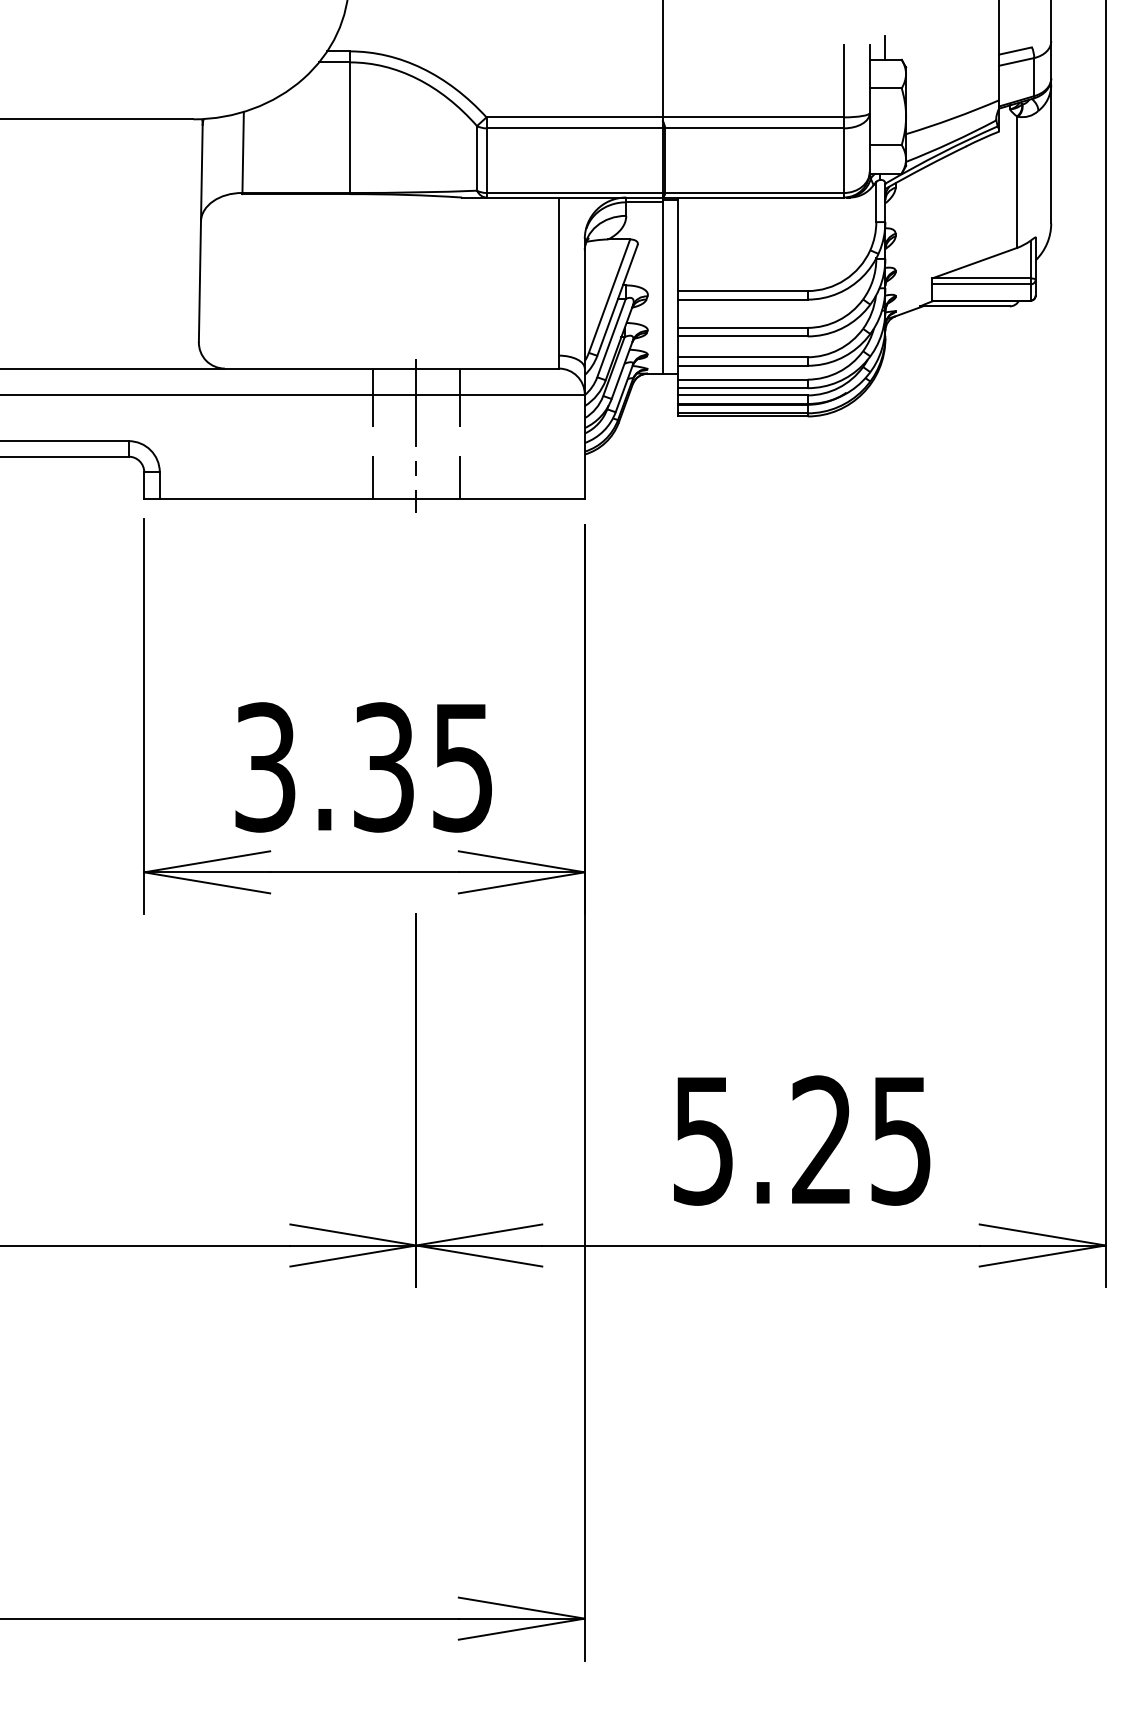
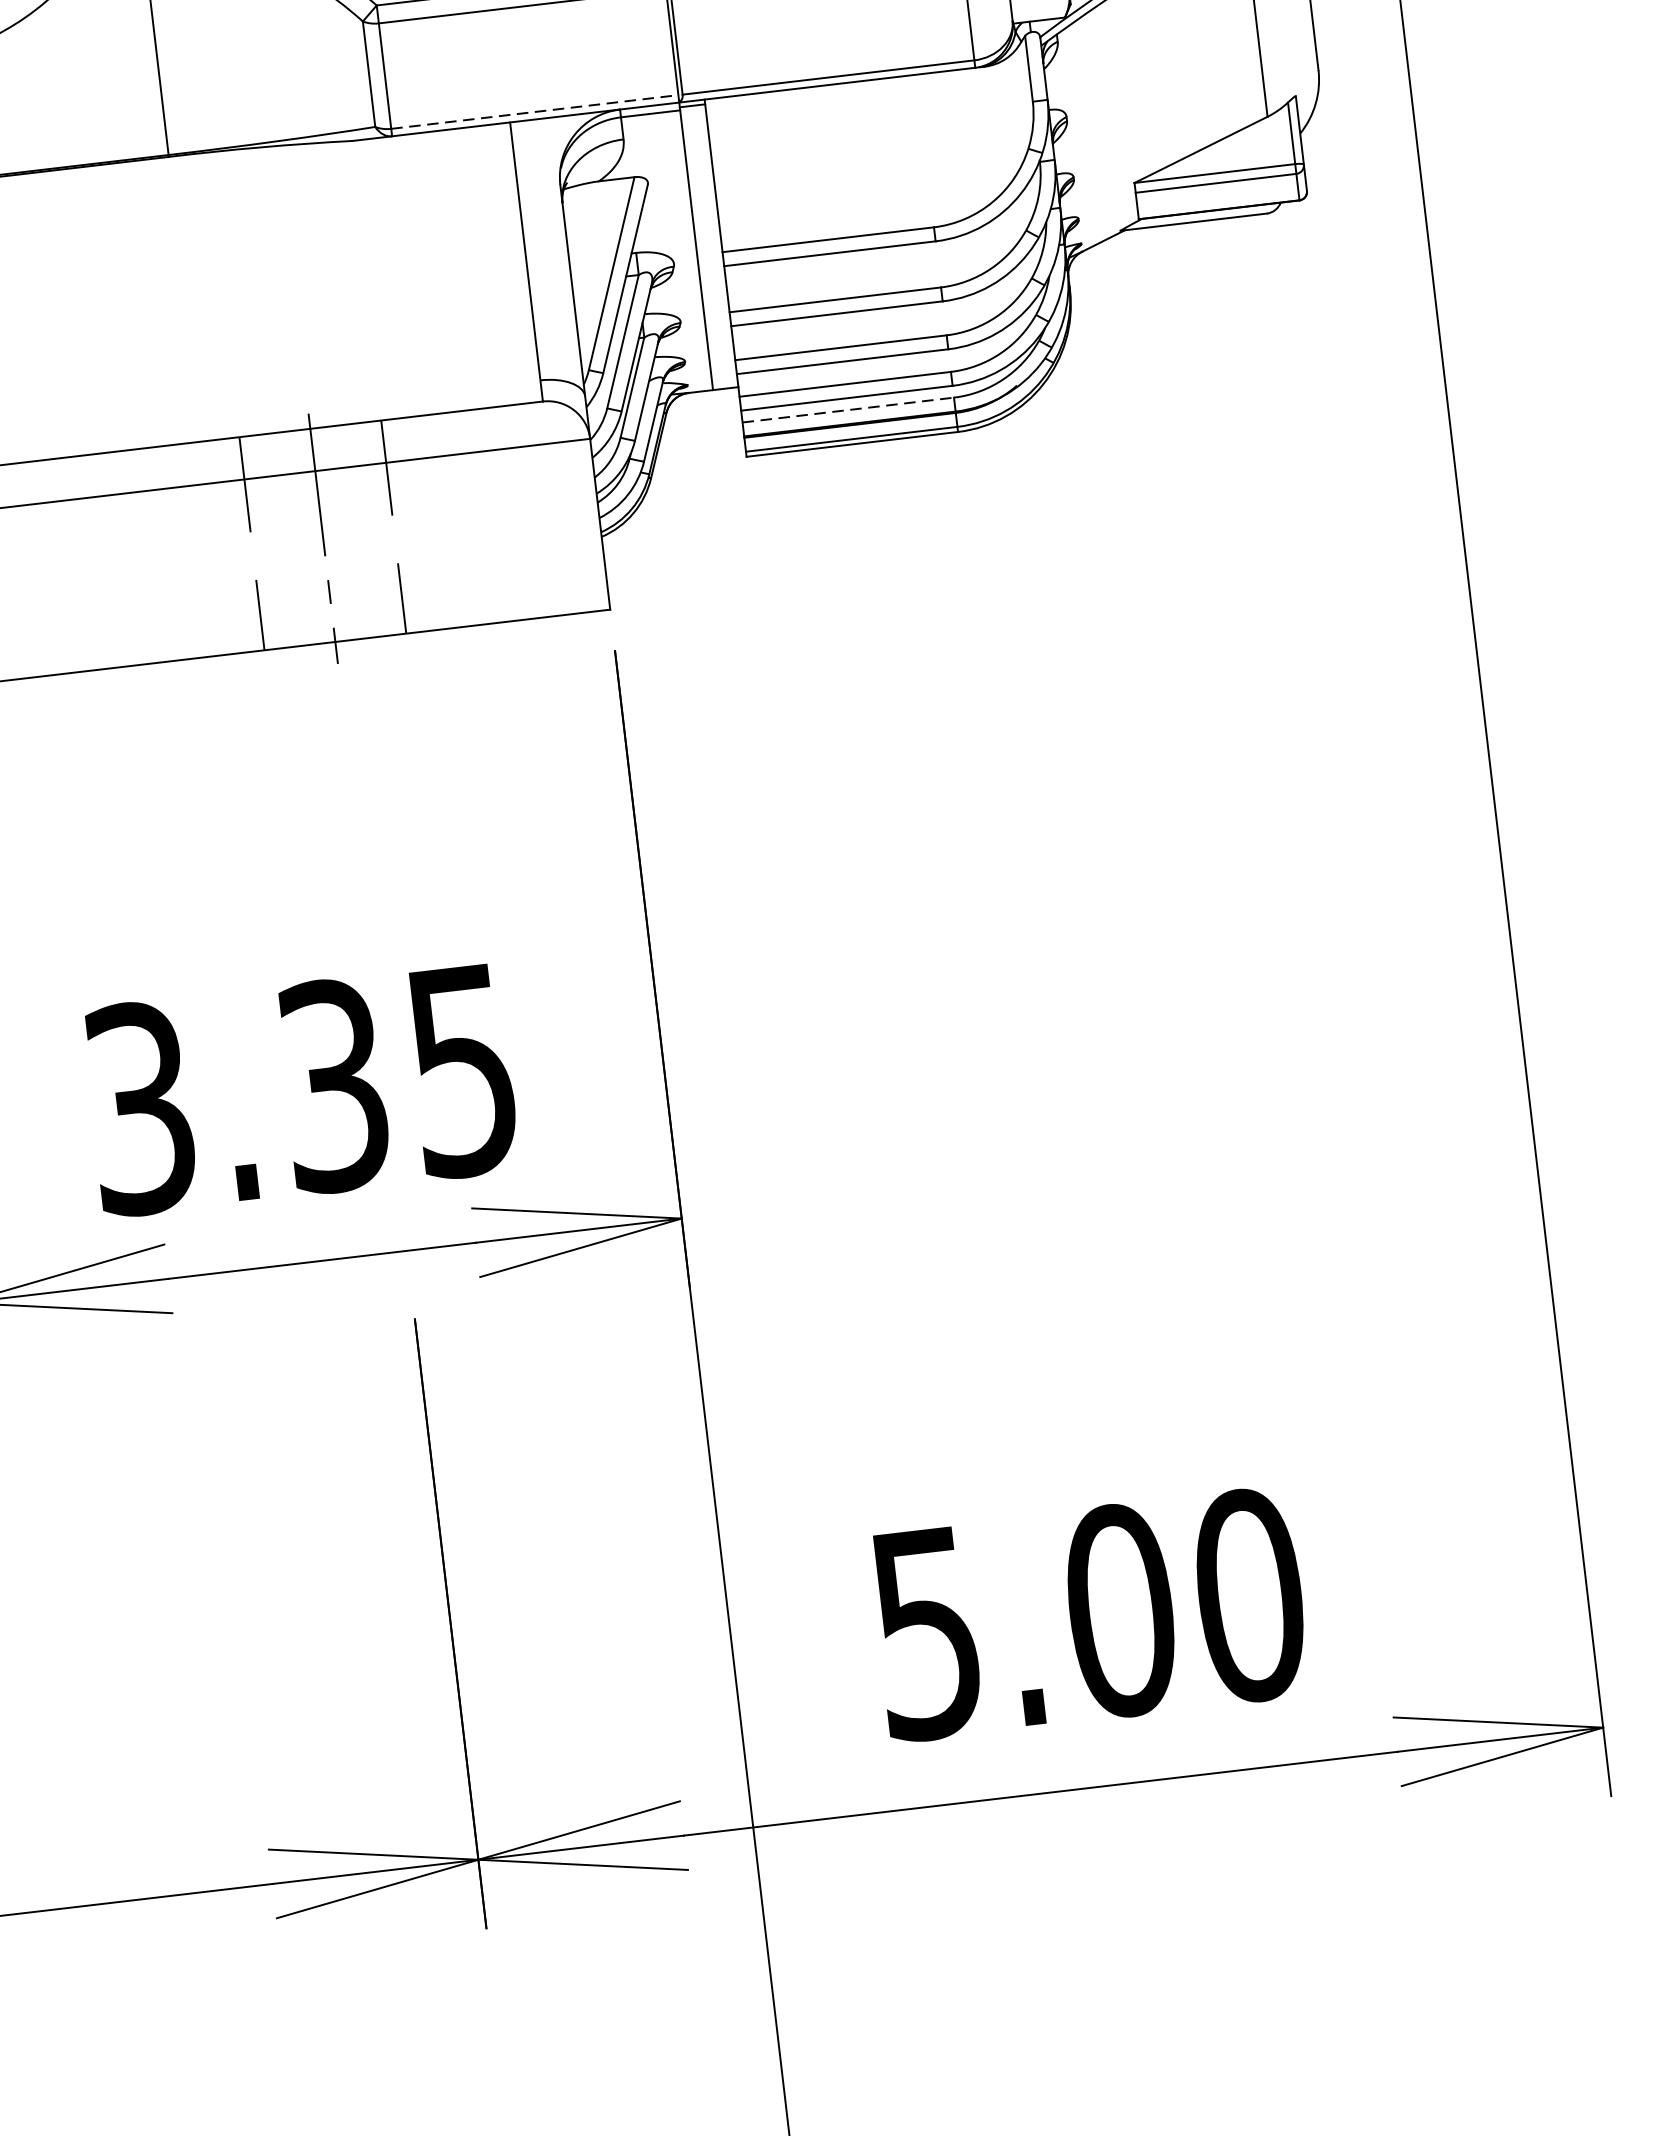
line: (574, 193) -> (534, 112), solid -> dashed
line: (742, 395) -> (847, 410), solid -> dashed
text: (861, 1140) -> (1184, 1603), 5.25 -> 5.00

